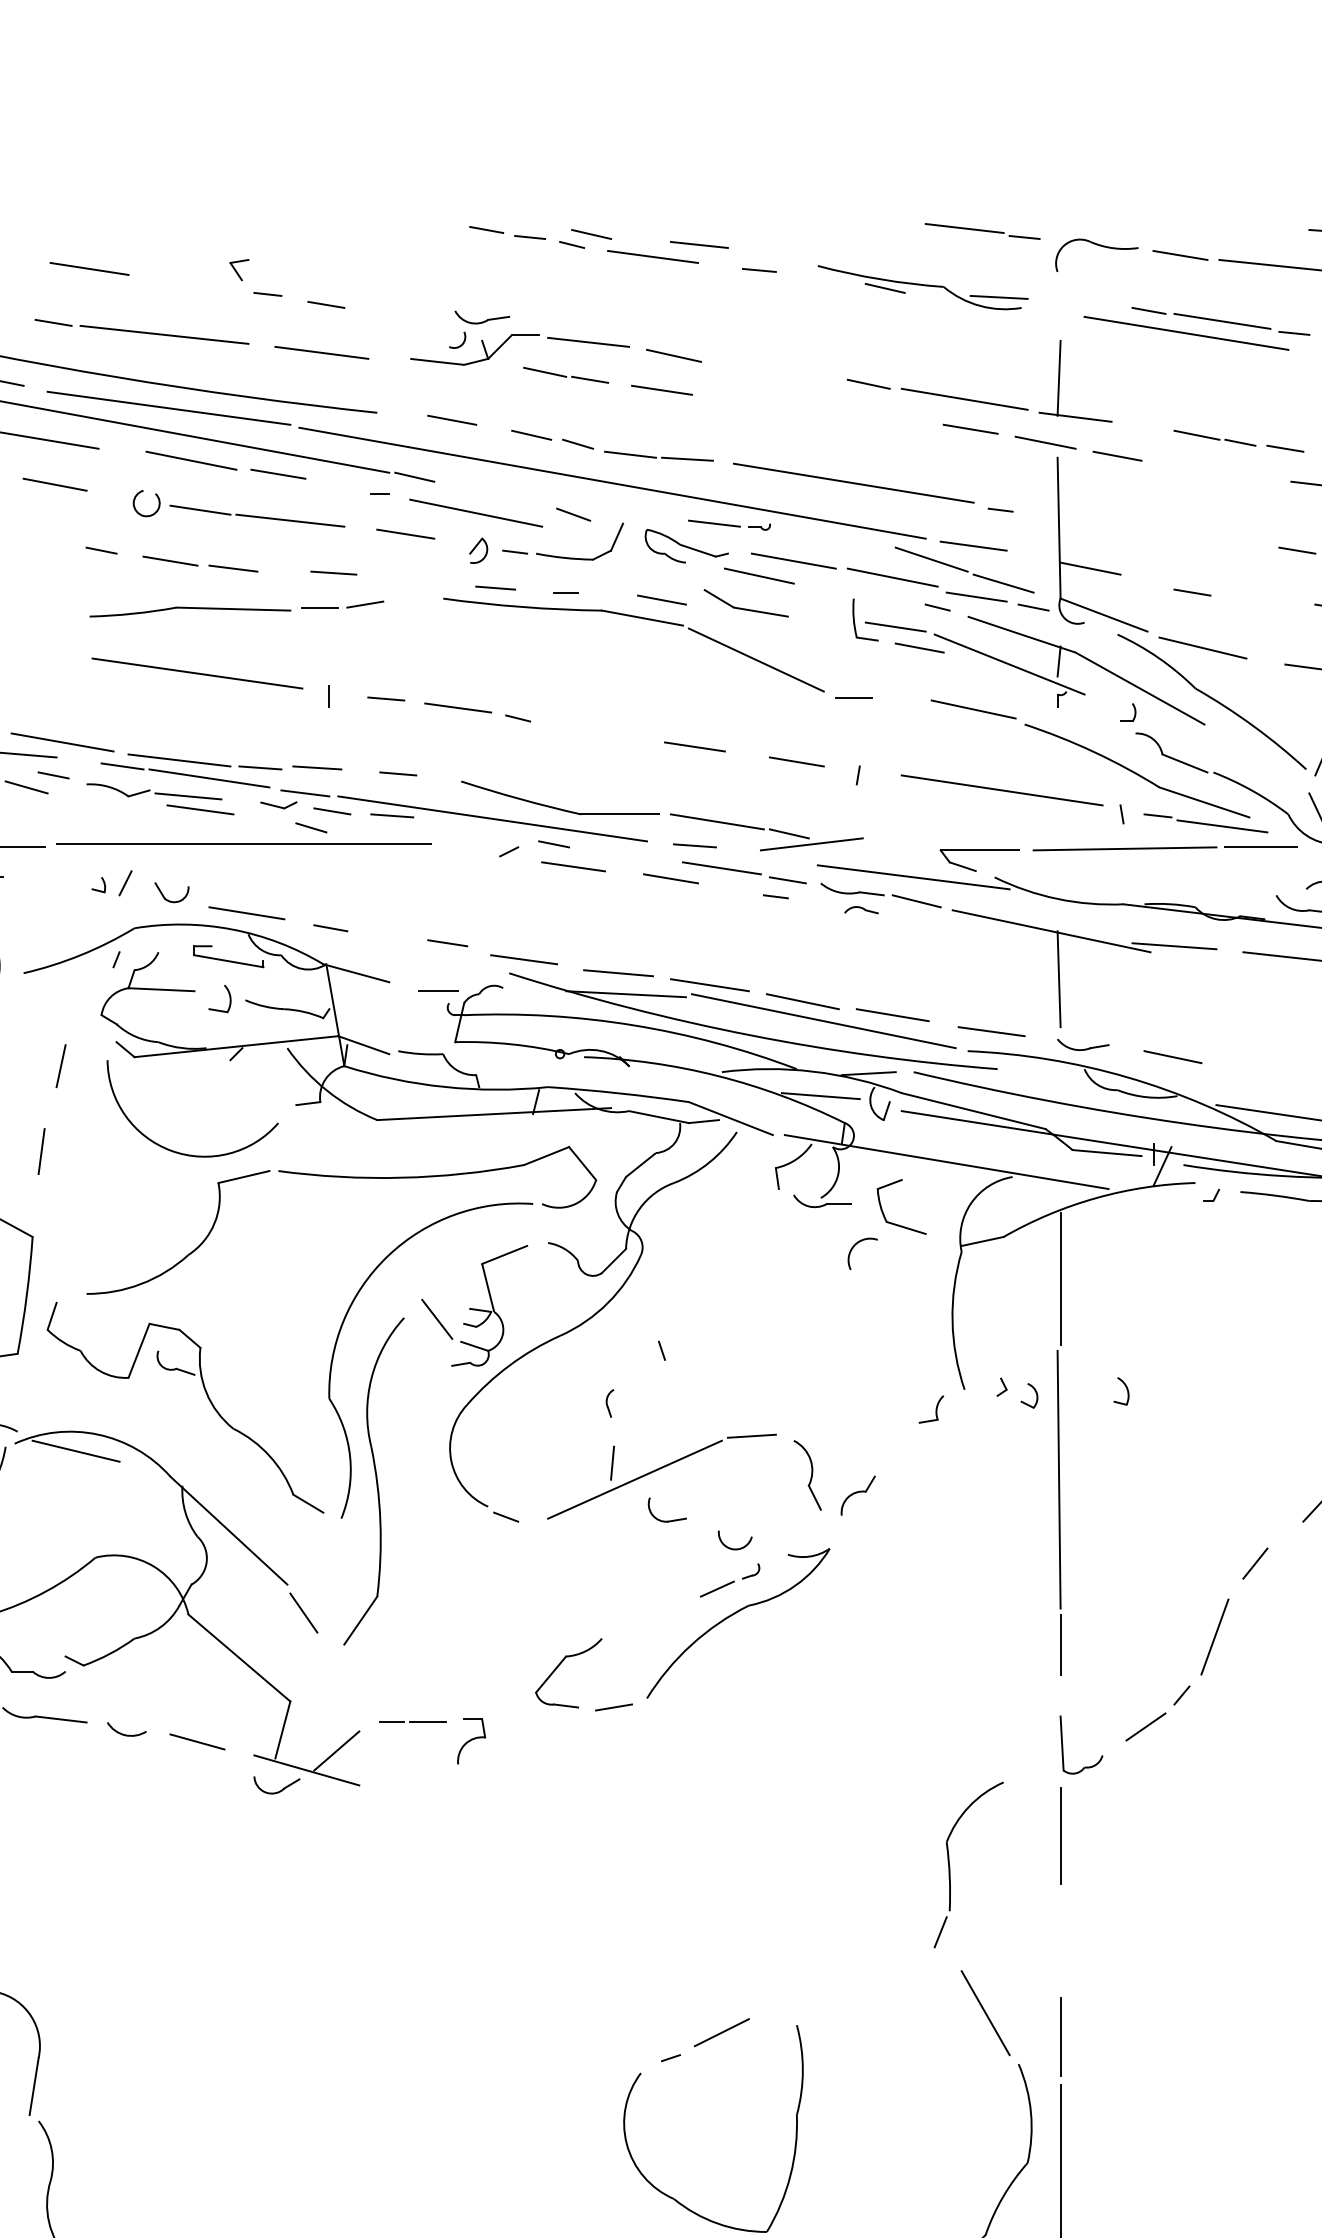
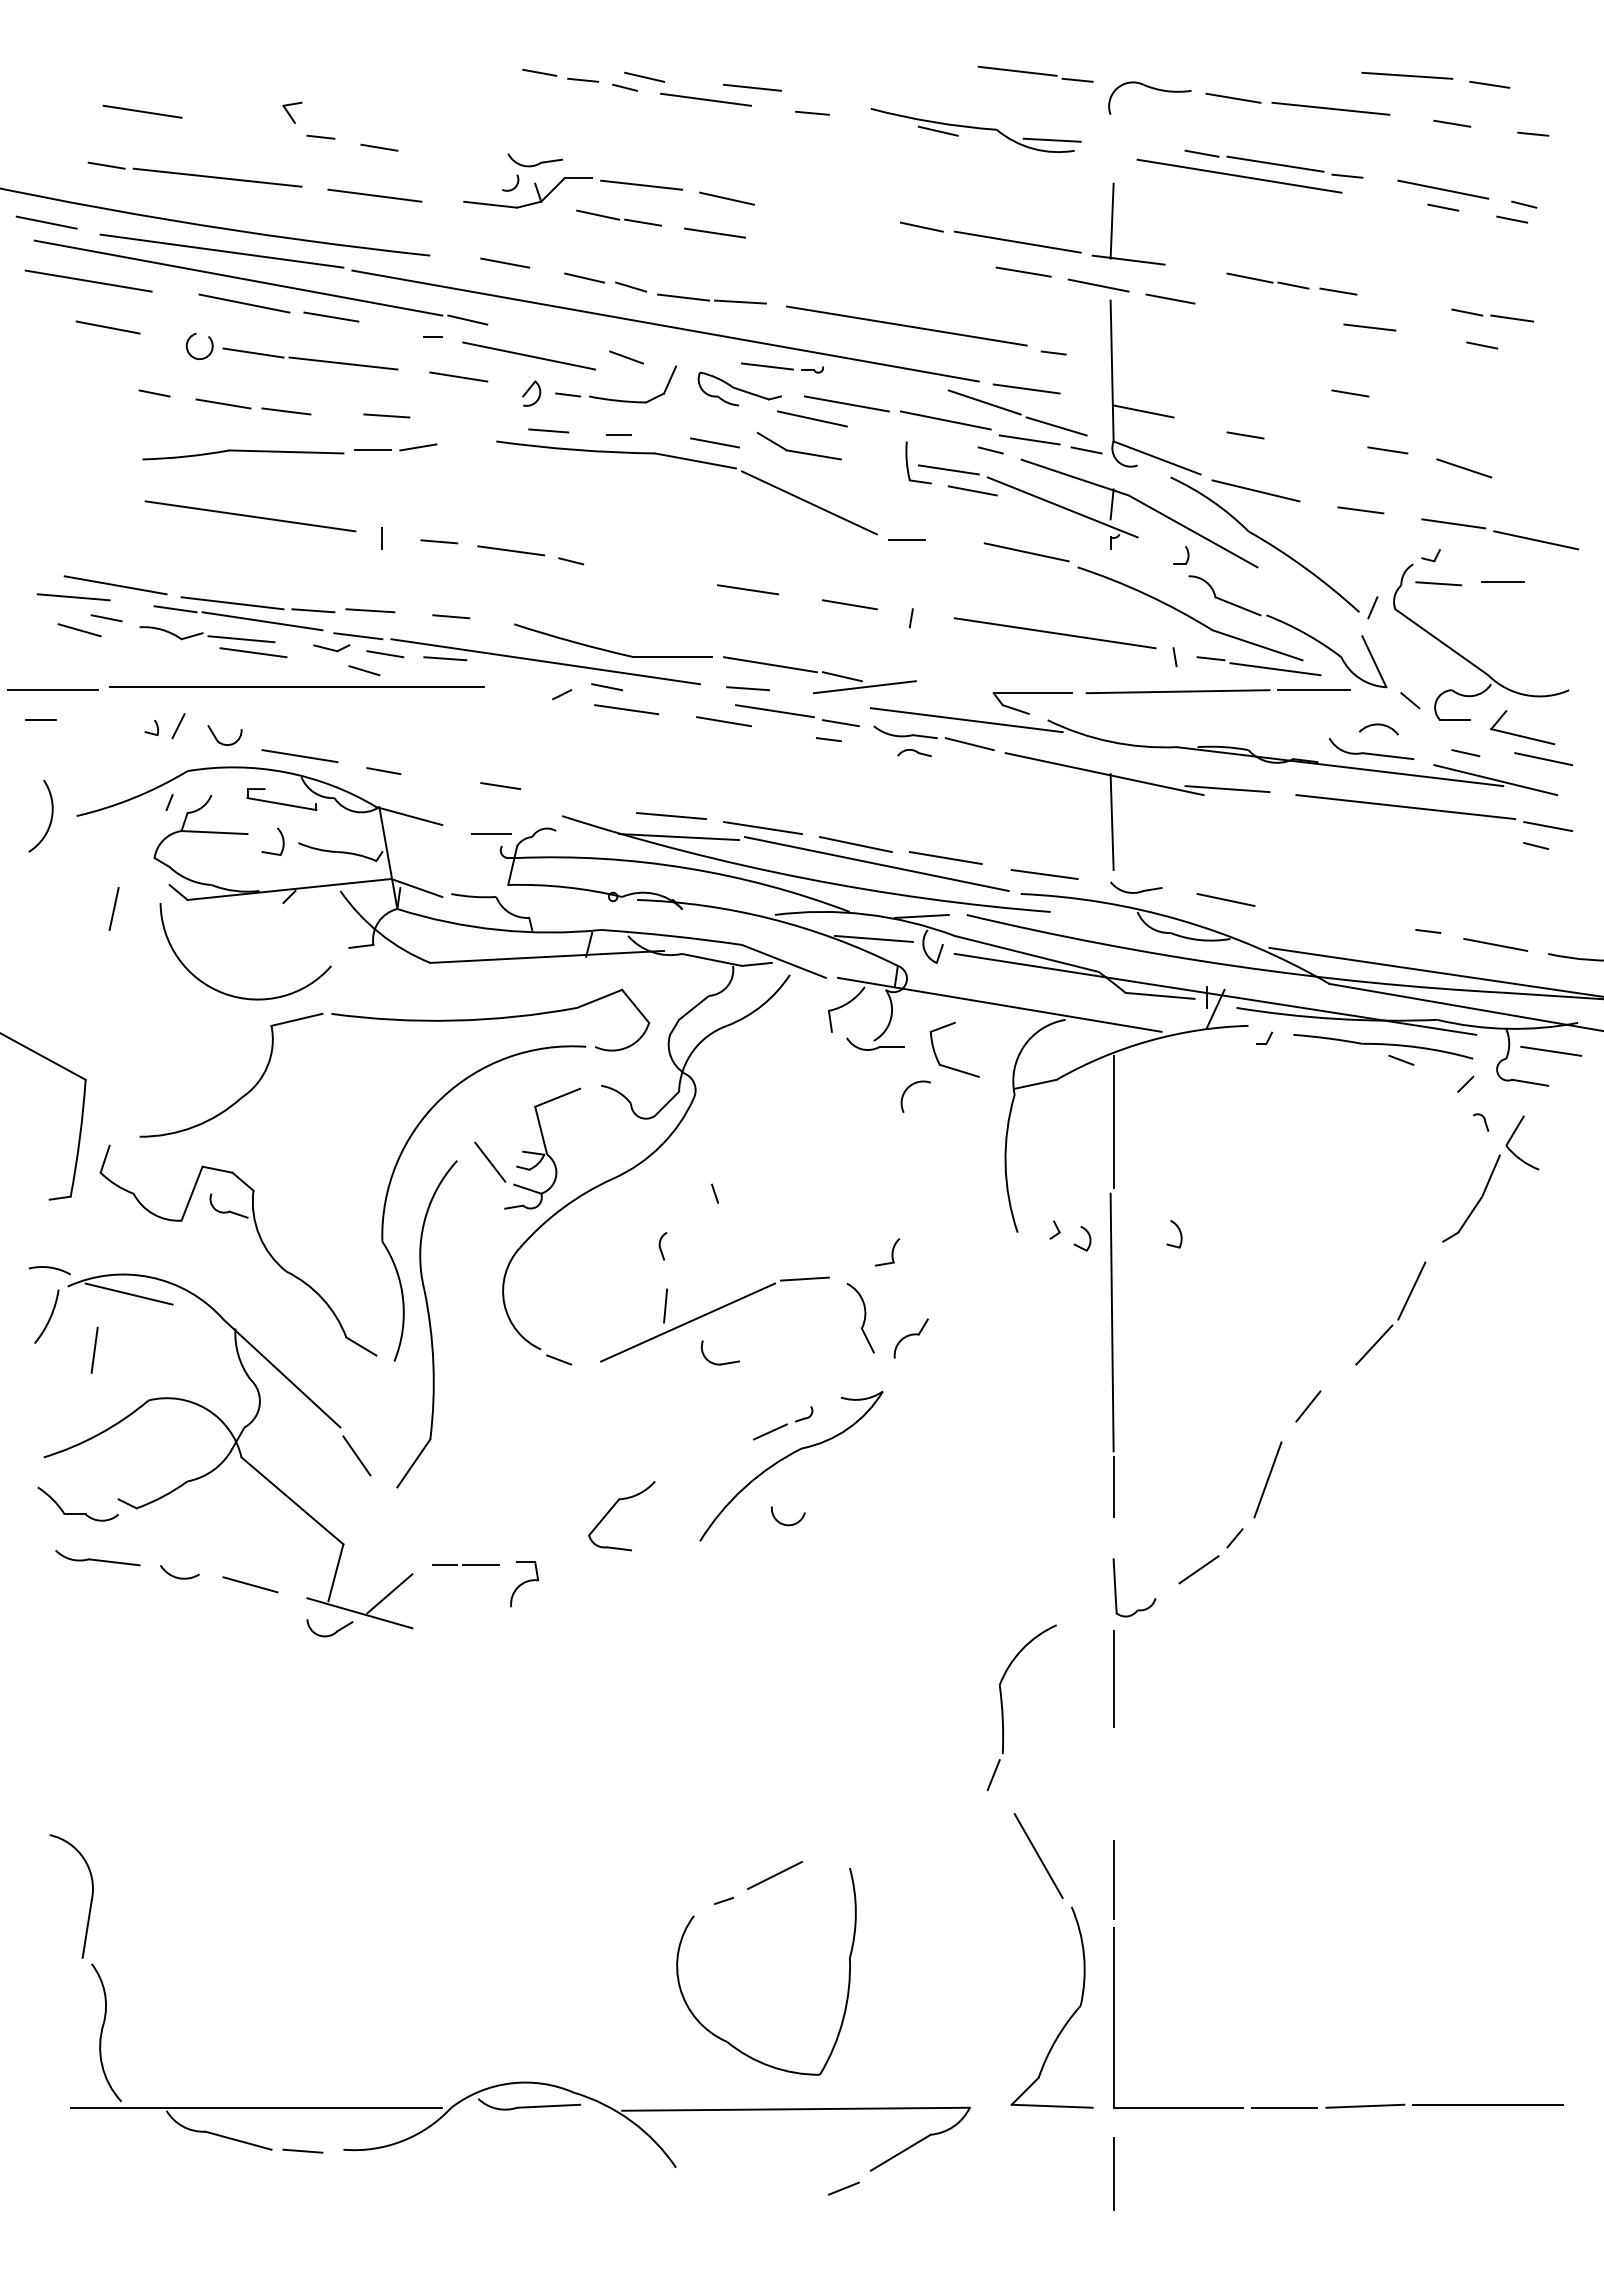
line: (524, 959) -> (577, 802), removed
line: (41, 1151) -> (94, 1350), moved
part: (931, 1409) -> (887, 1252), moved
arc: (735, 1548) -> (788, 1524), moved
line: (614, 1707) -> (667, 1550), removed

